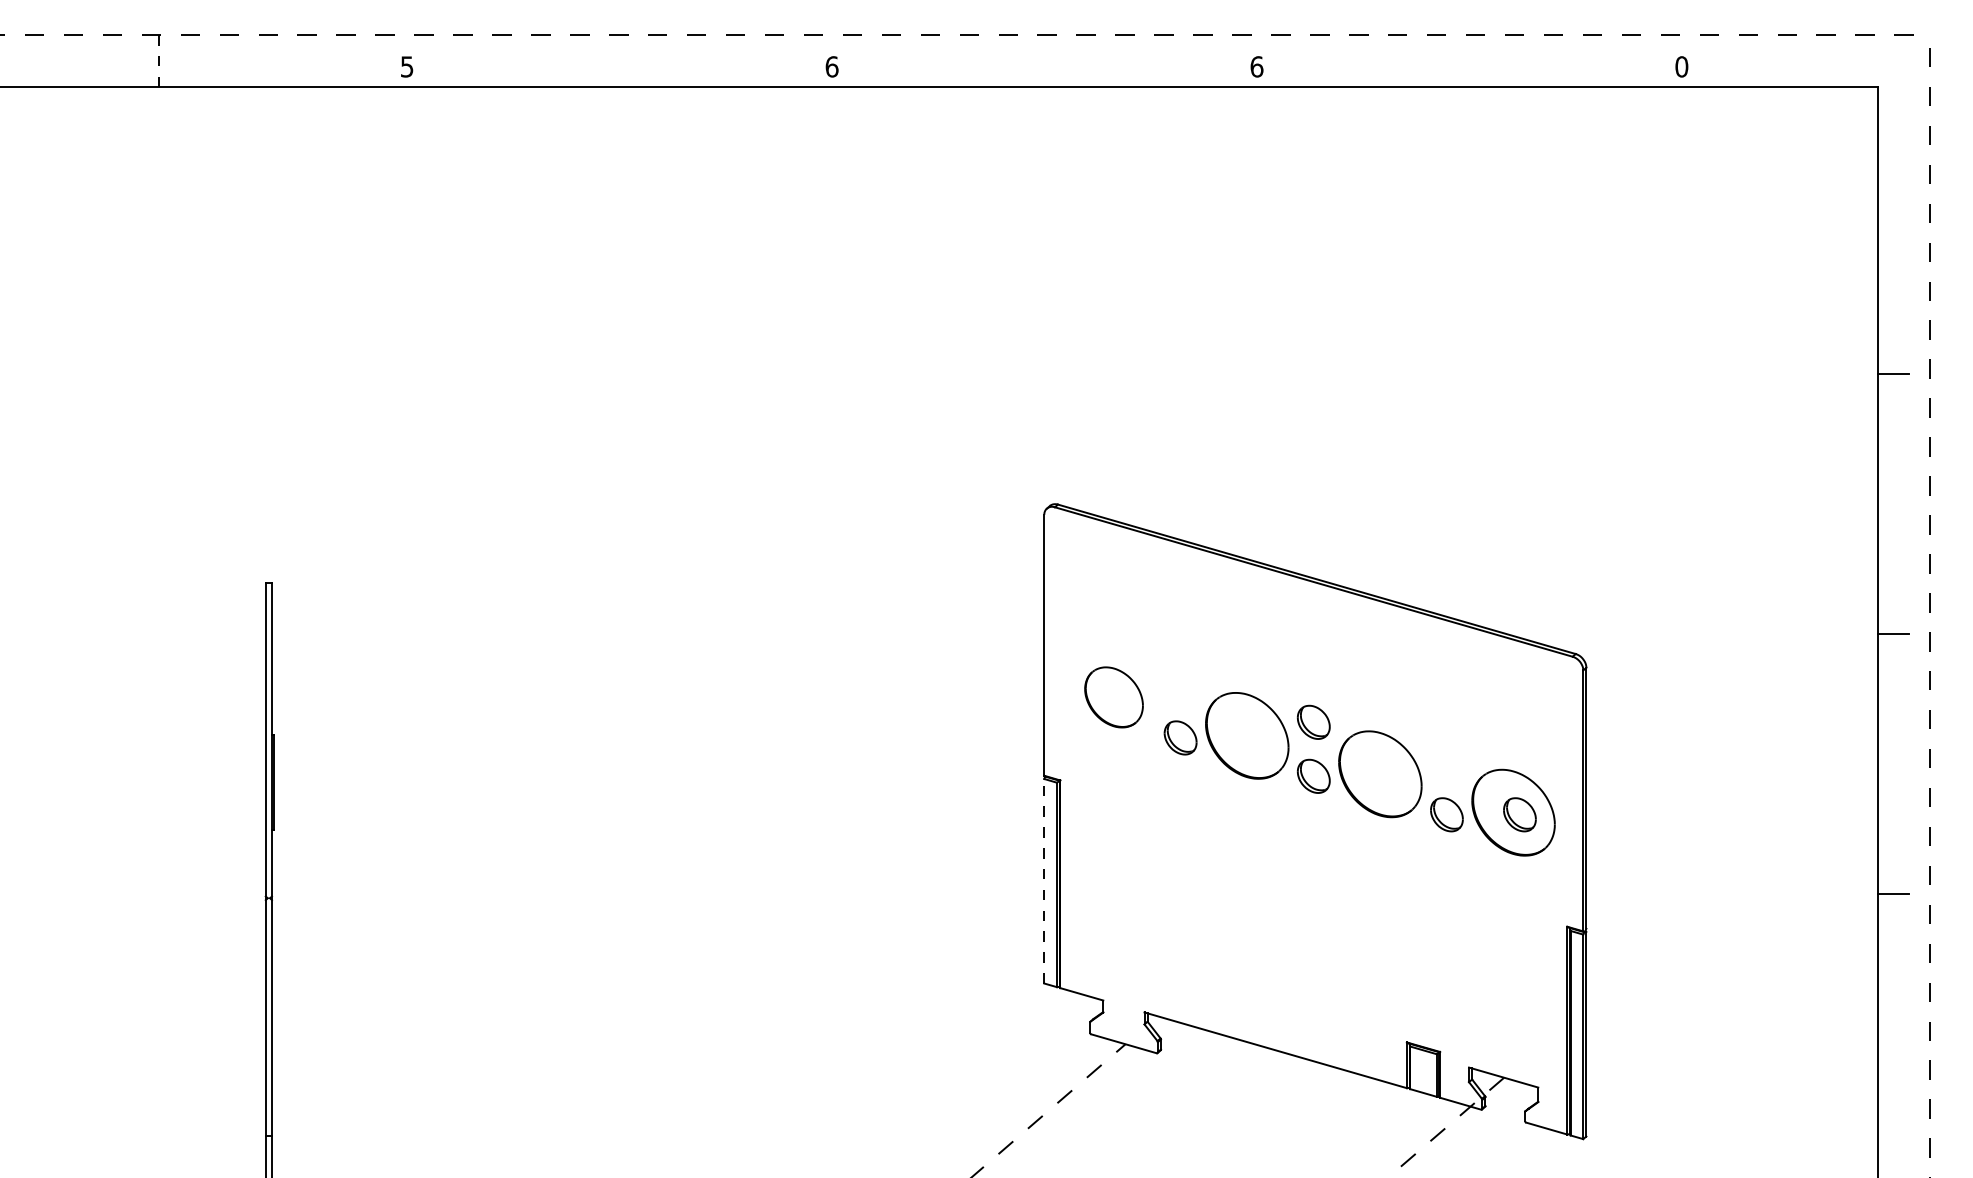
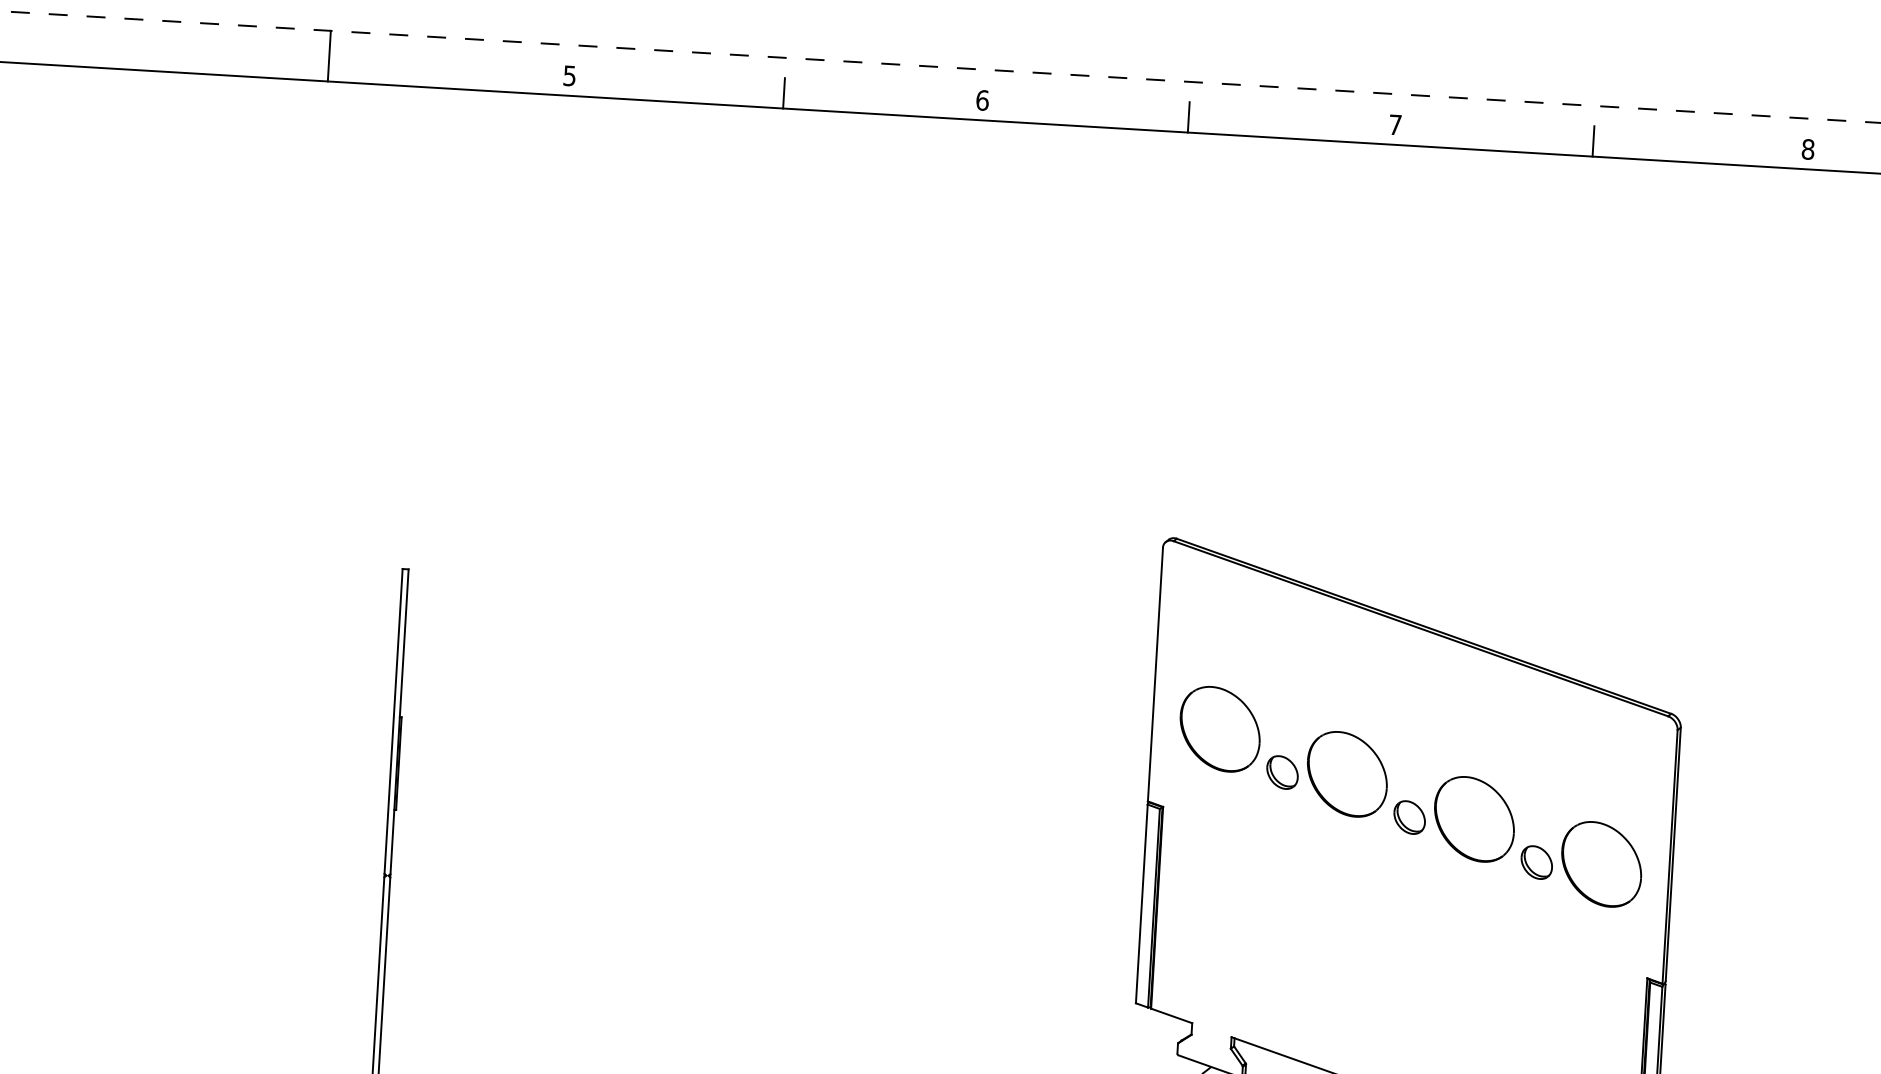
line: (159, 60) -> (329, 55), dashed -> solid
text: (1256, 66) -> (1394, 124), 6 -> 7
text: (1681, 66) -> (1807, 149), 0 -> 8
line: (628, 71) -> (784, 93), added
line: (1044, 71) -> (1188, 117), added
line: (1461, 71) -> (1593, 141), added
part: (1113, 697) -> (1219, 729), size x1.43
part: (1313, 721) -> (1412, 764), removed
part: (1519, 814) -> (1607, 866), removed
line: (1044, 880) -> (1142, 903), dashed -> solid

